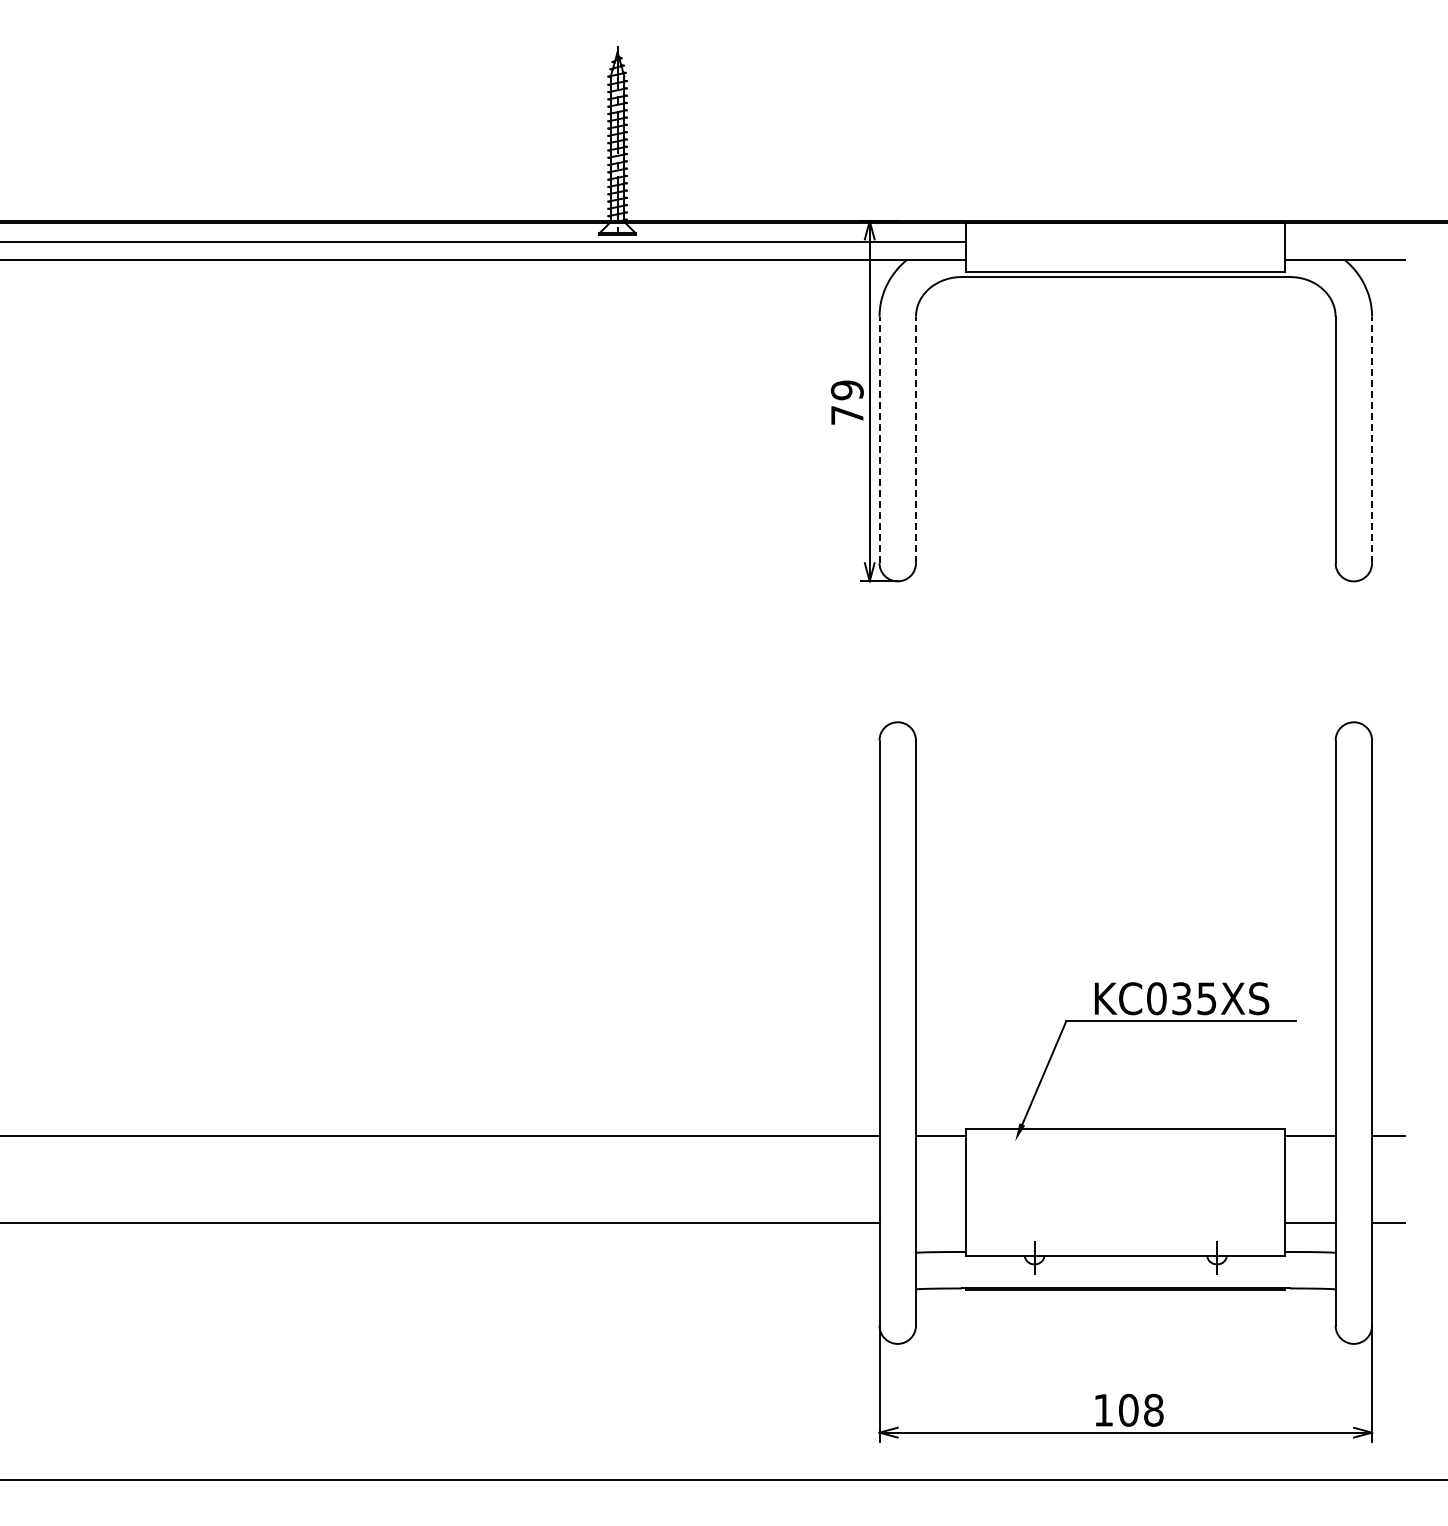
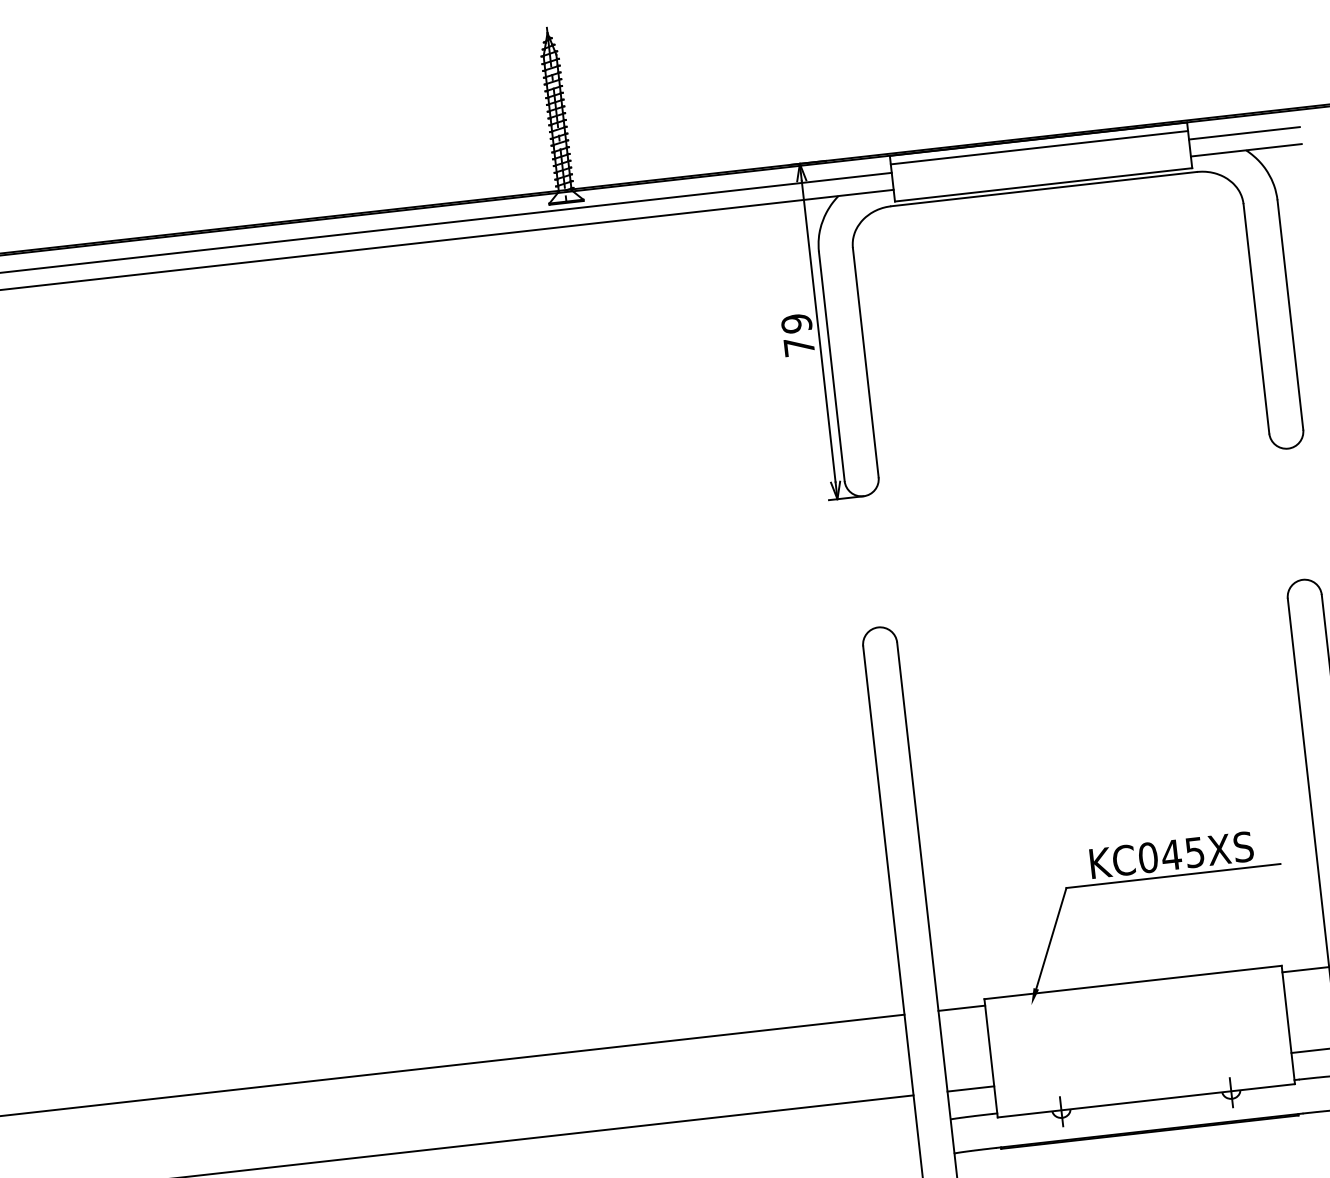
line: (1125, 232) -> (1039, 147), added
line: (1344, 241) -> (1243, 133), added
line: (879, 439) -> (831, 366), dashed -> solid
line: (915, 439) -> (865, 362), dashed -> solid
line: (1372, 439) -> (1290, 314), dashed -> solid
text: (1181, 998) -> (1171, 854), KC035XS -> KC045XS
line: (940, 1222) -> (970, 1088), added

